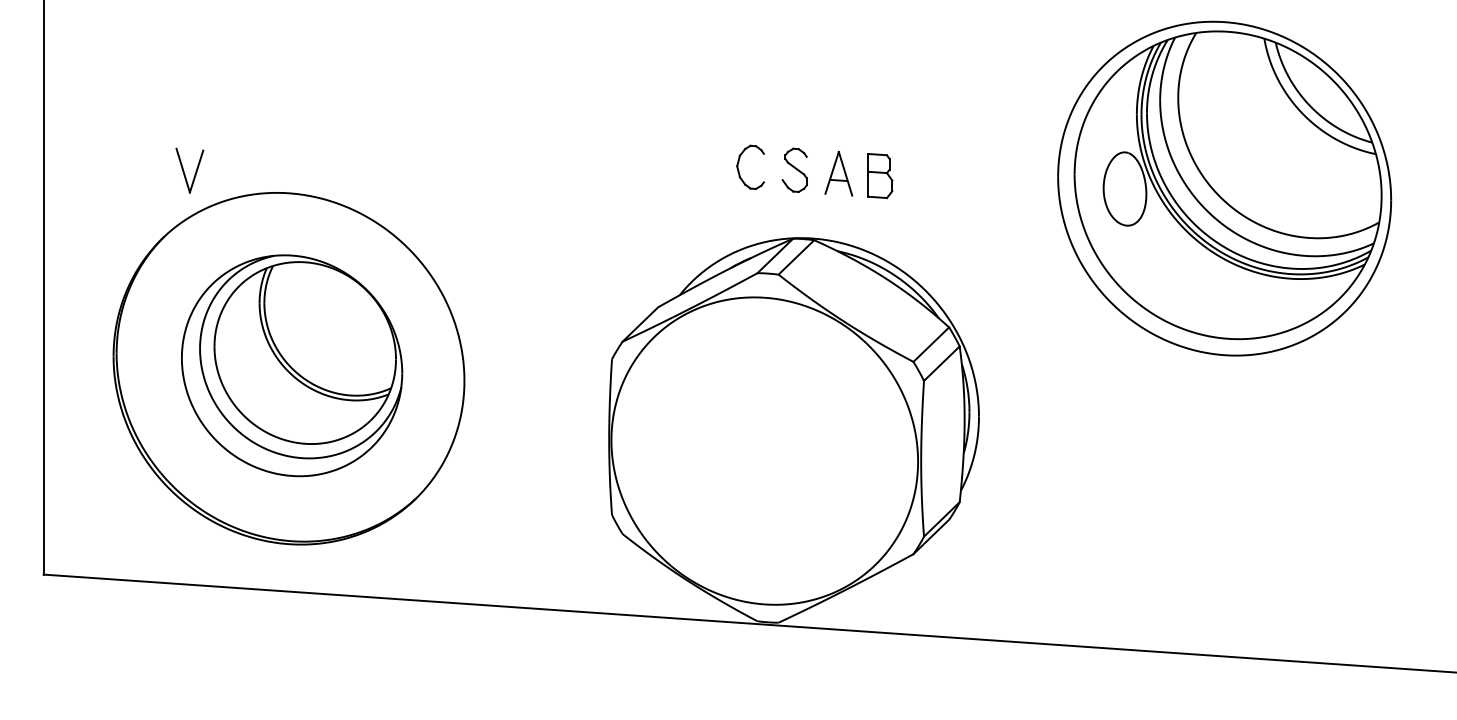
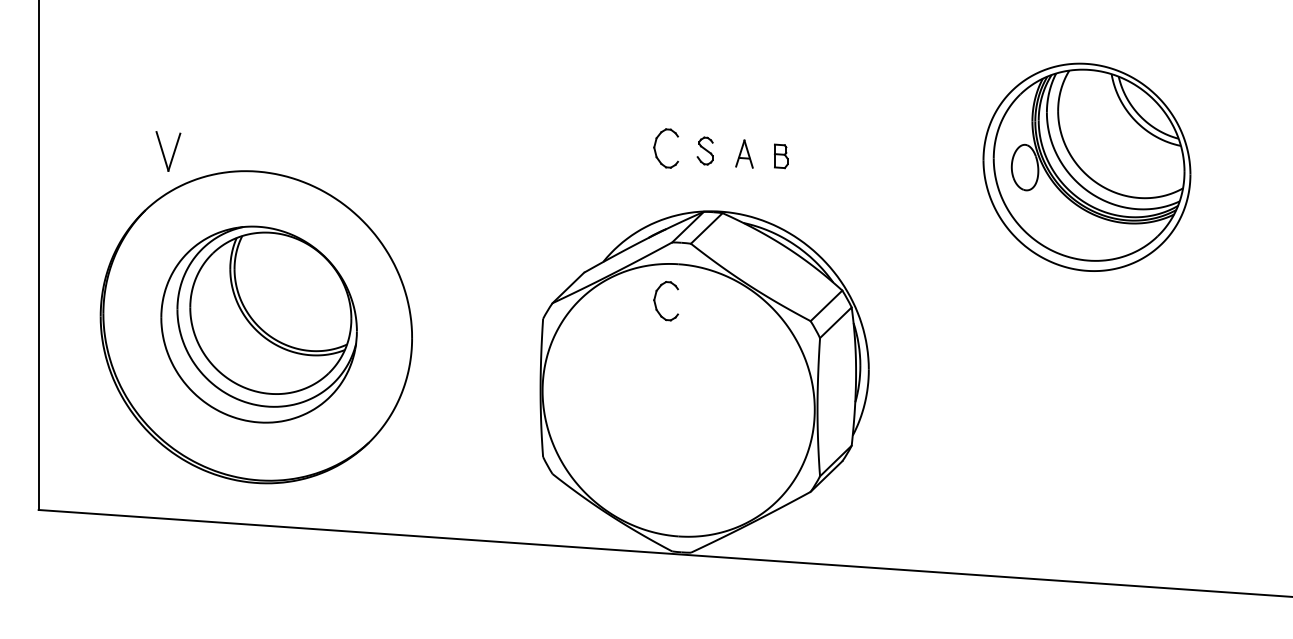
part: (794, 169) -> (705, 150), size x0.7
part: (838, 173) -> (744, 153), size x0.7
part: (880, 176) -> (781, 156), size x0.6
part: (1224, 188) -> (1086, 167), size x0.7
part: (739, 334) -> (656, 296), added

